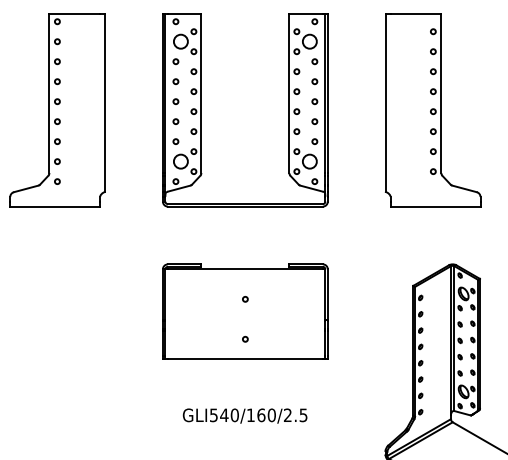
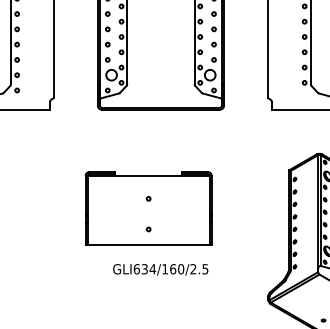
part: (245, 311) -> (148, 208), moved
text: (224, 415) -> (144, 269), GLI540/160/2.5 -> GLI634/160/2.5

